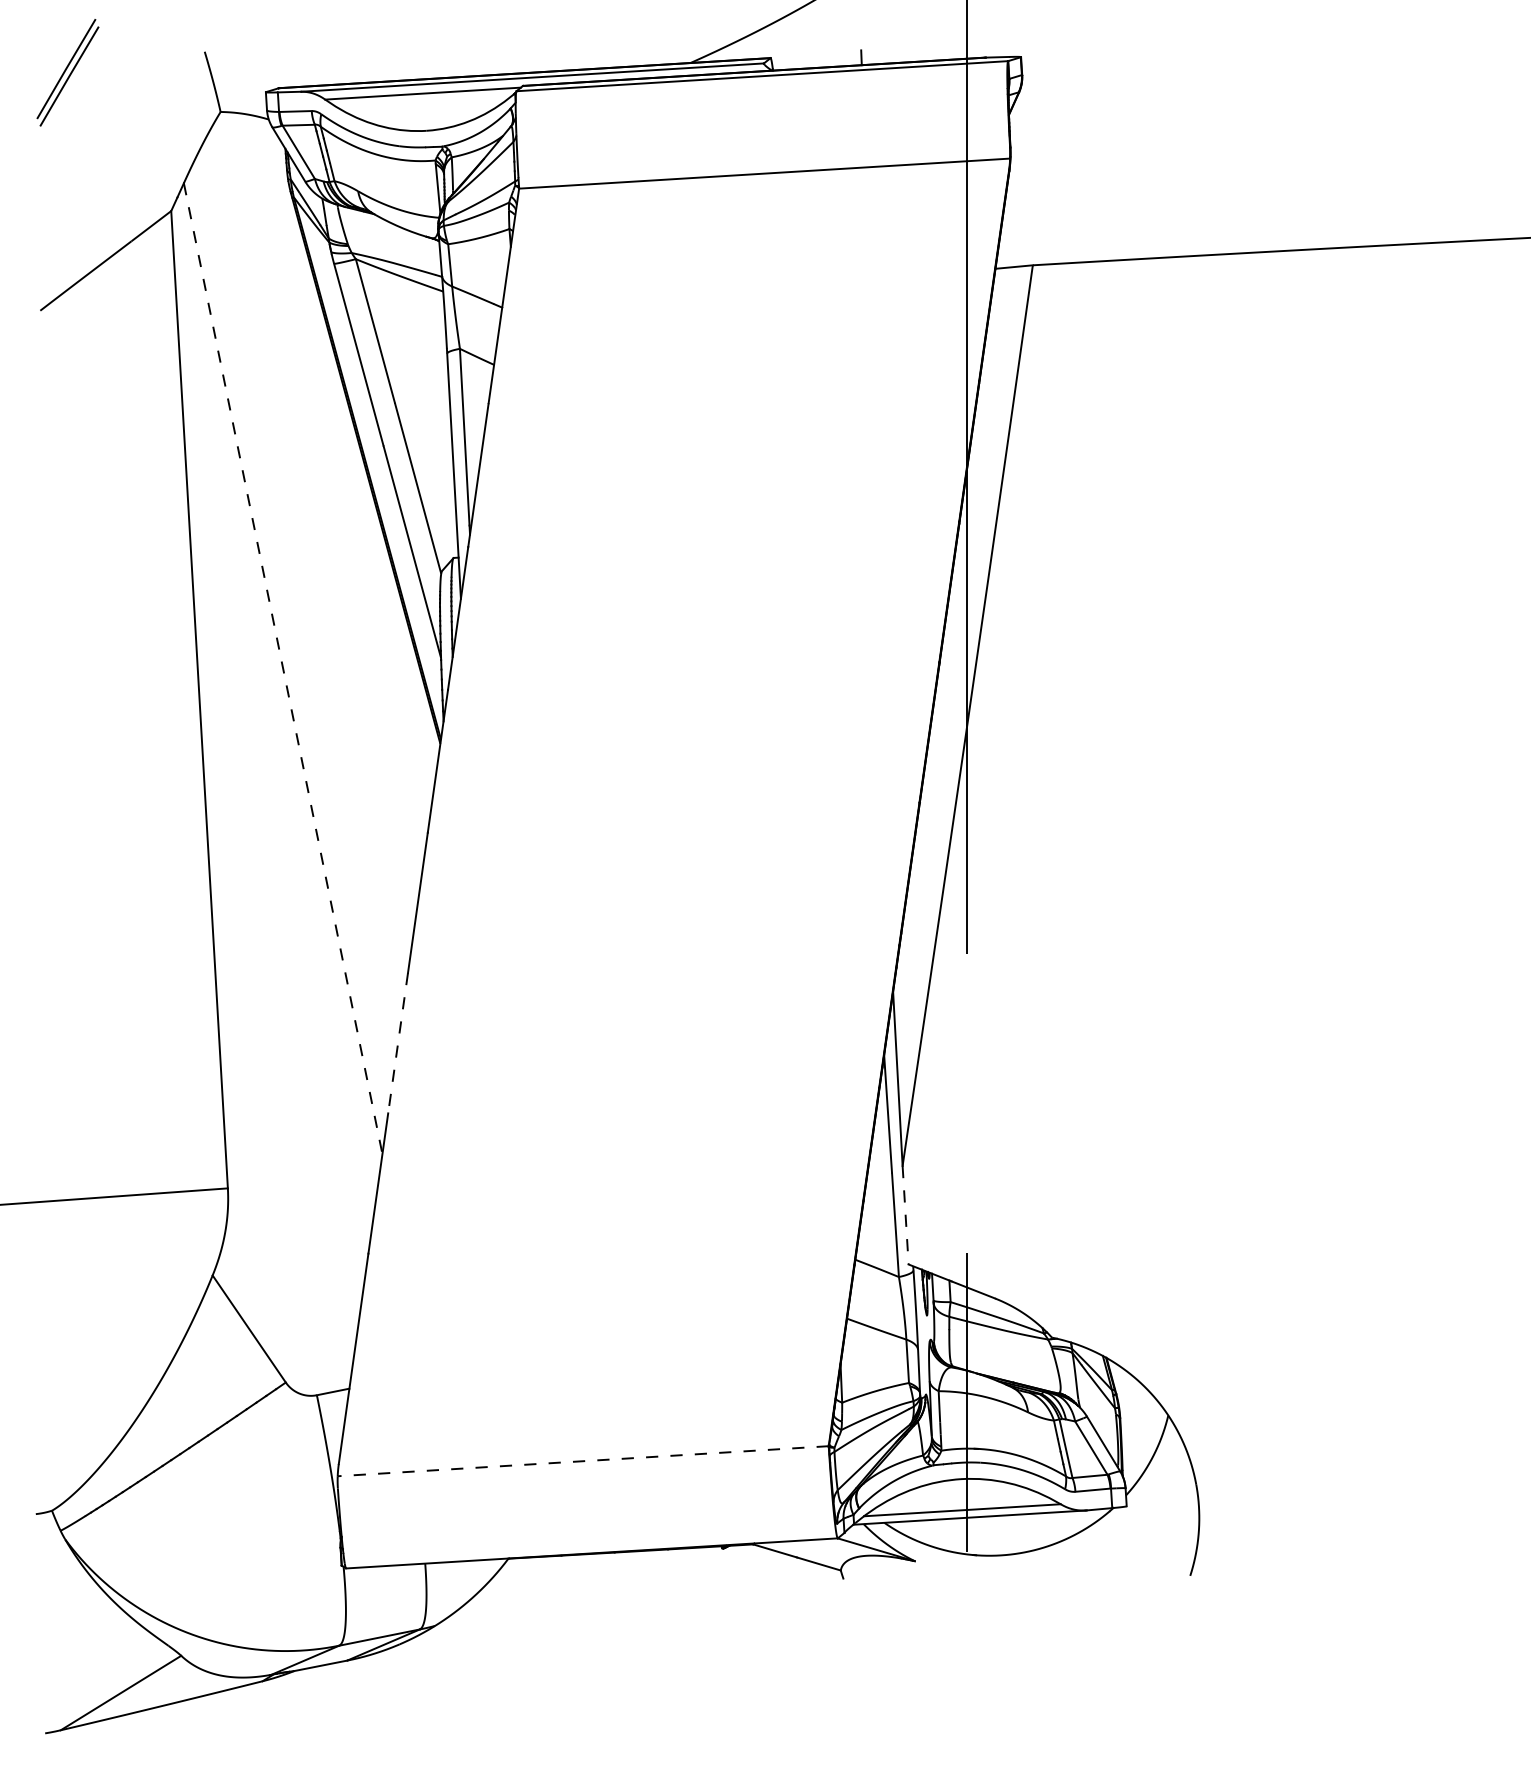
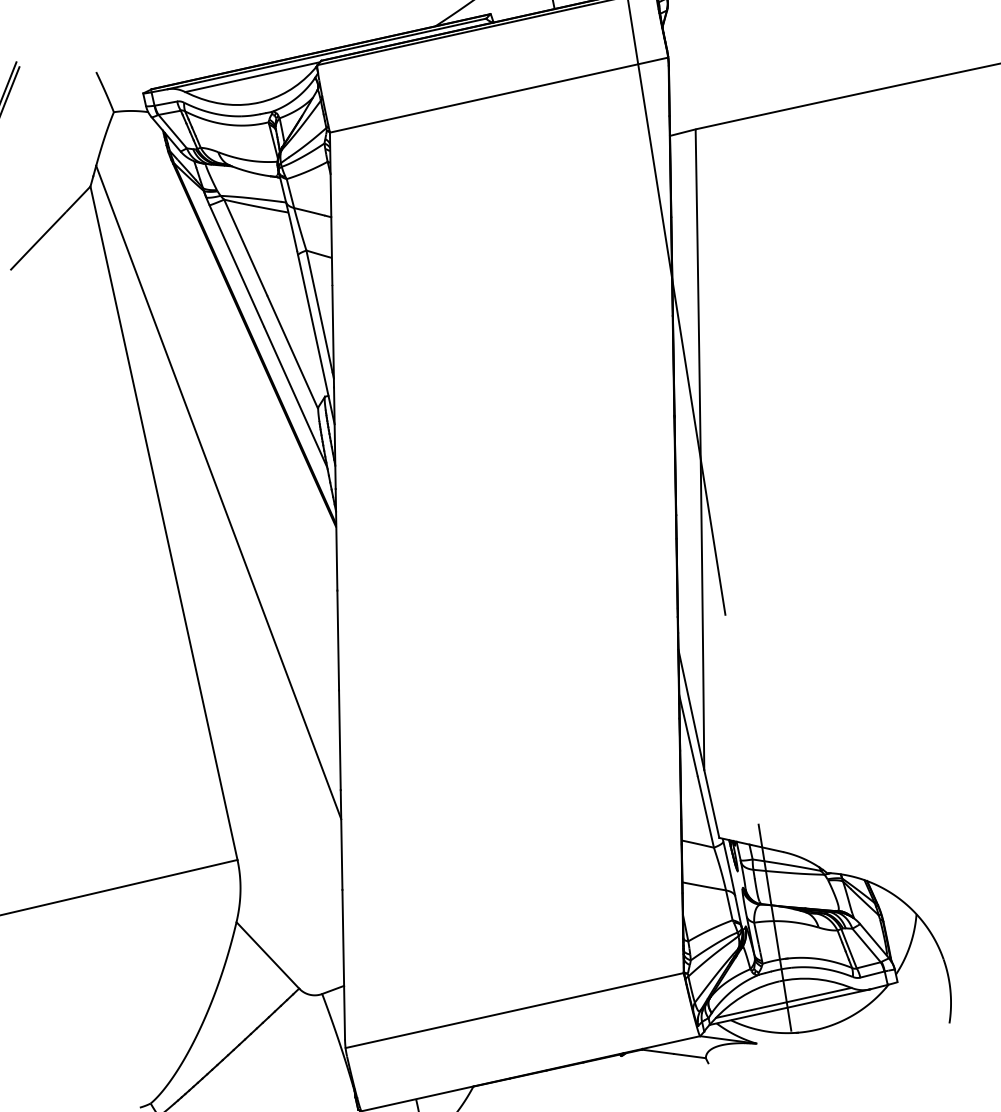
line: (283, 669) -> (219, 492), dashed -> solid
line: (398, 1043) -> (340, 740), dashed -> solid
line: (905, 1215) -> (711, 804), dashed -> solid
line: (583, 1461) -> (514, 1010), dashed -> solid

